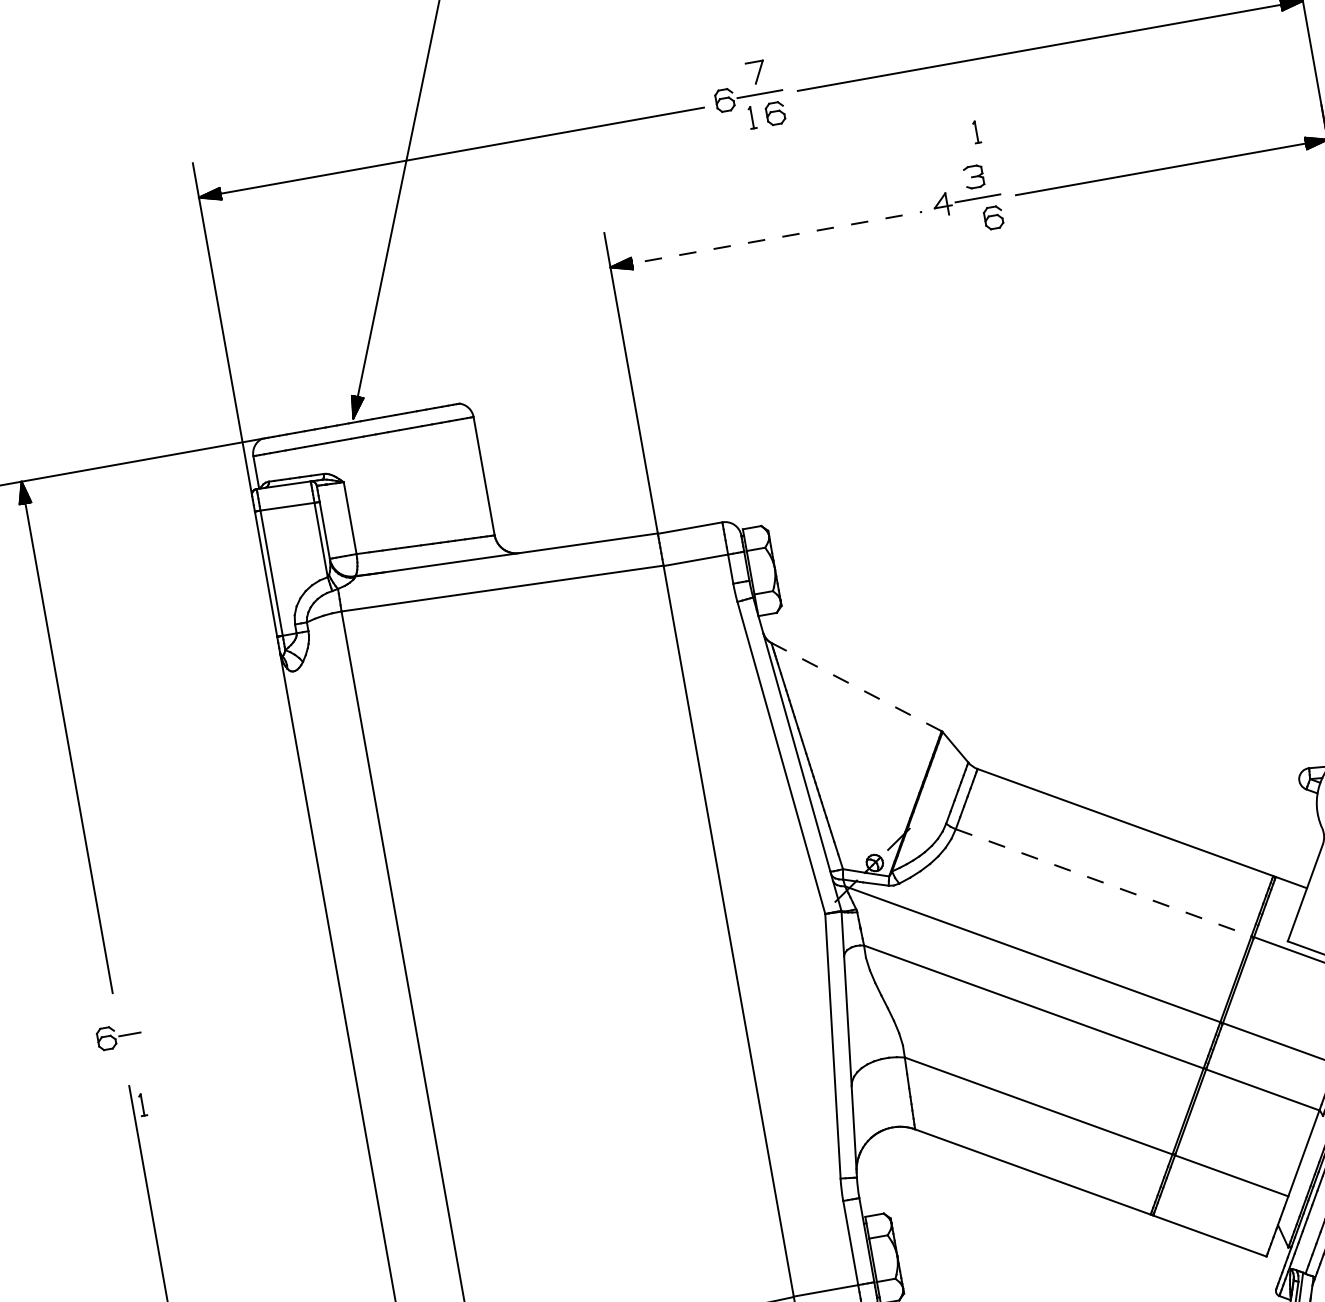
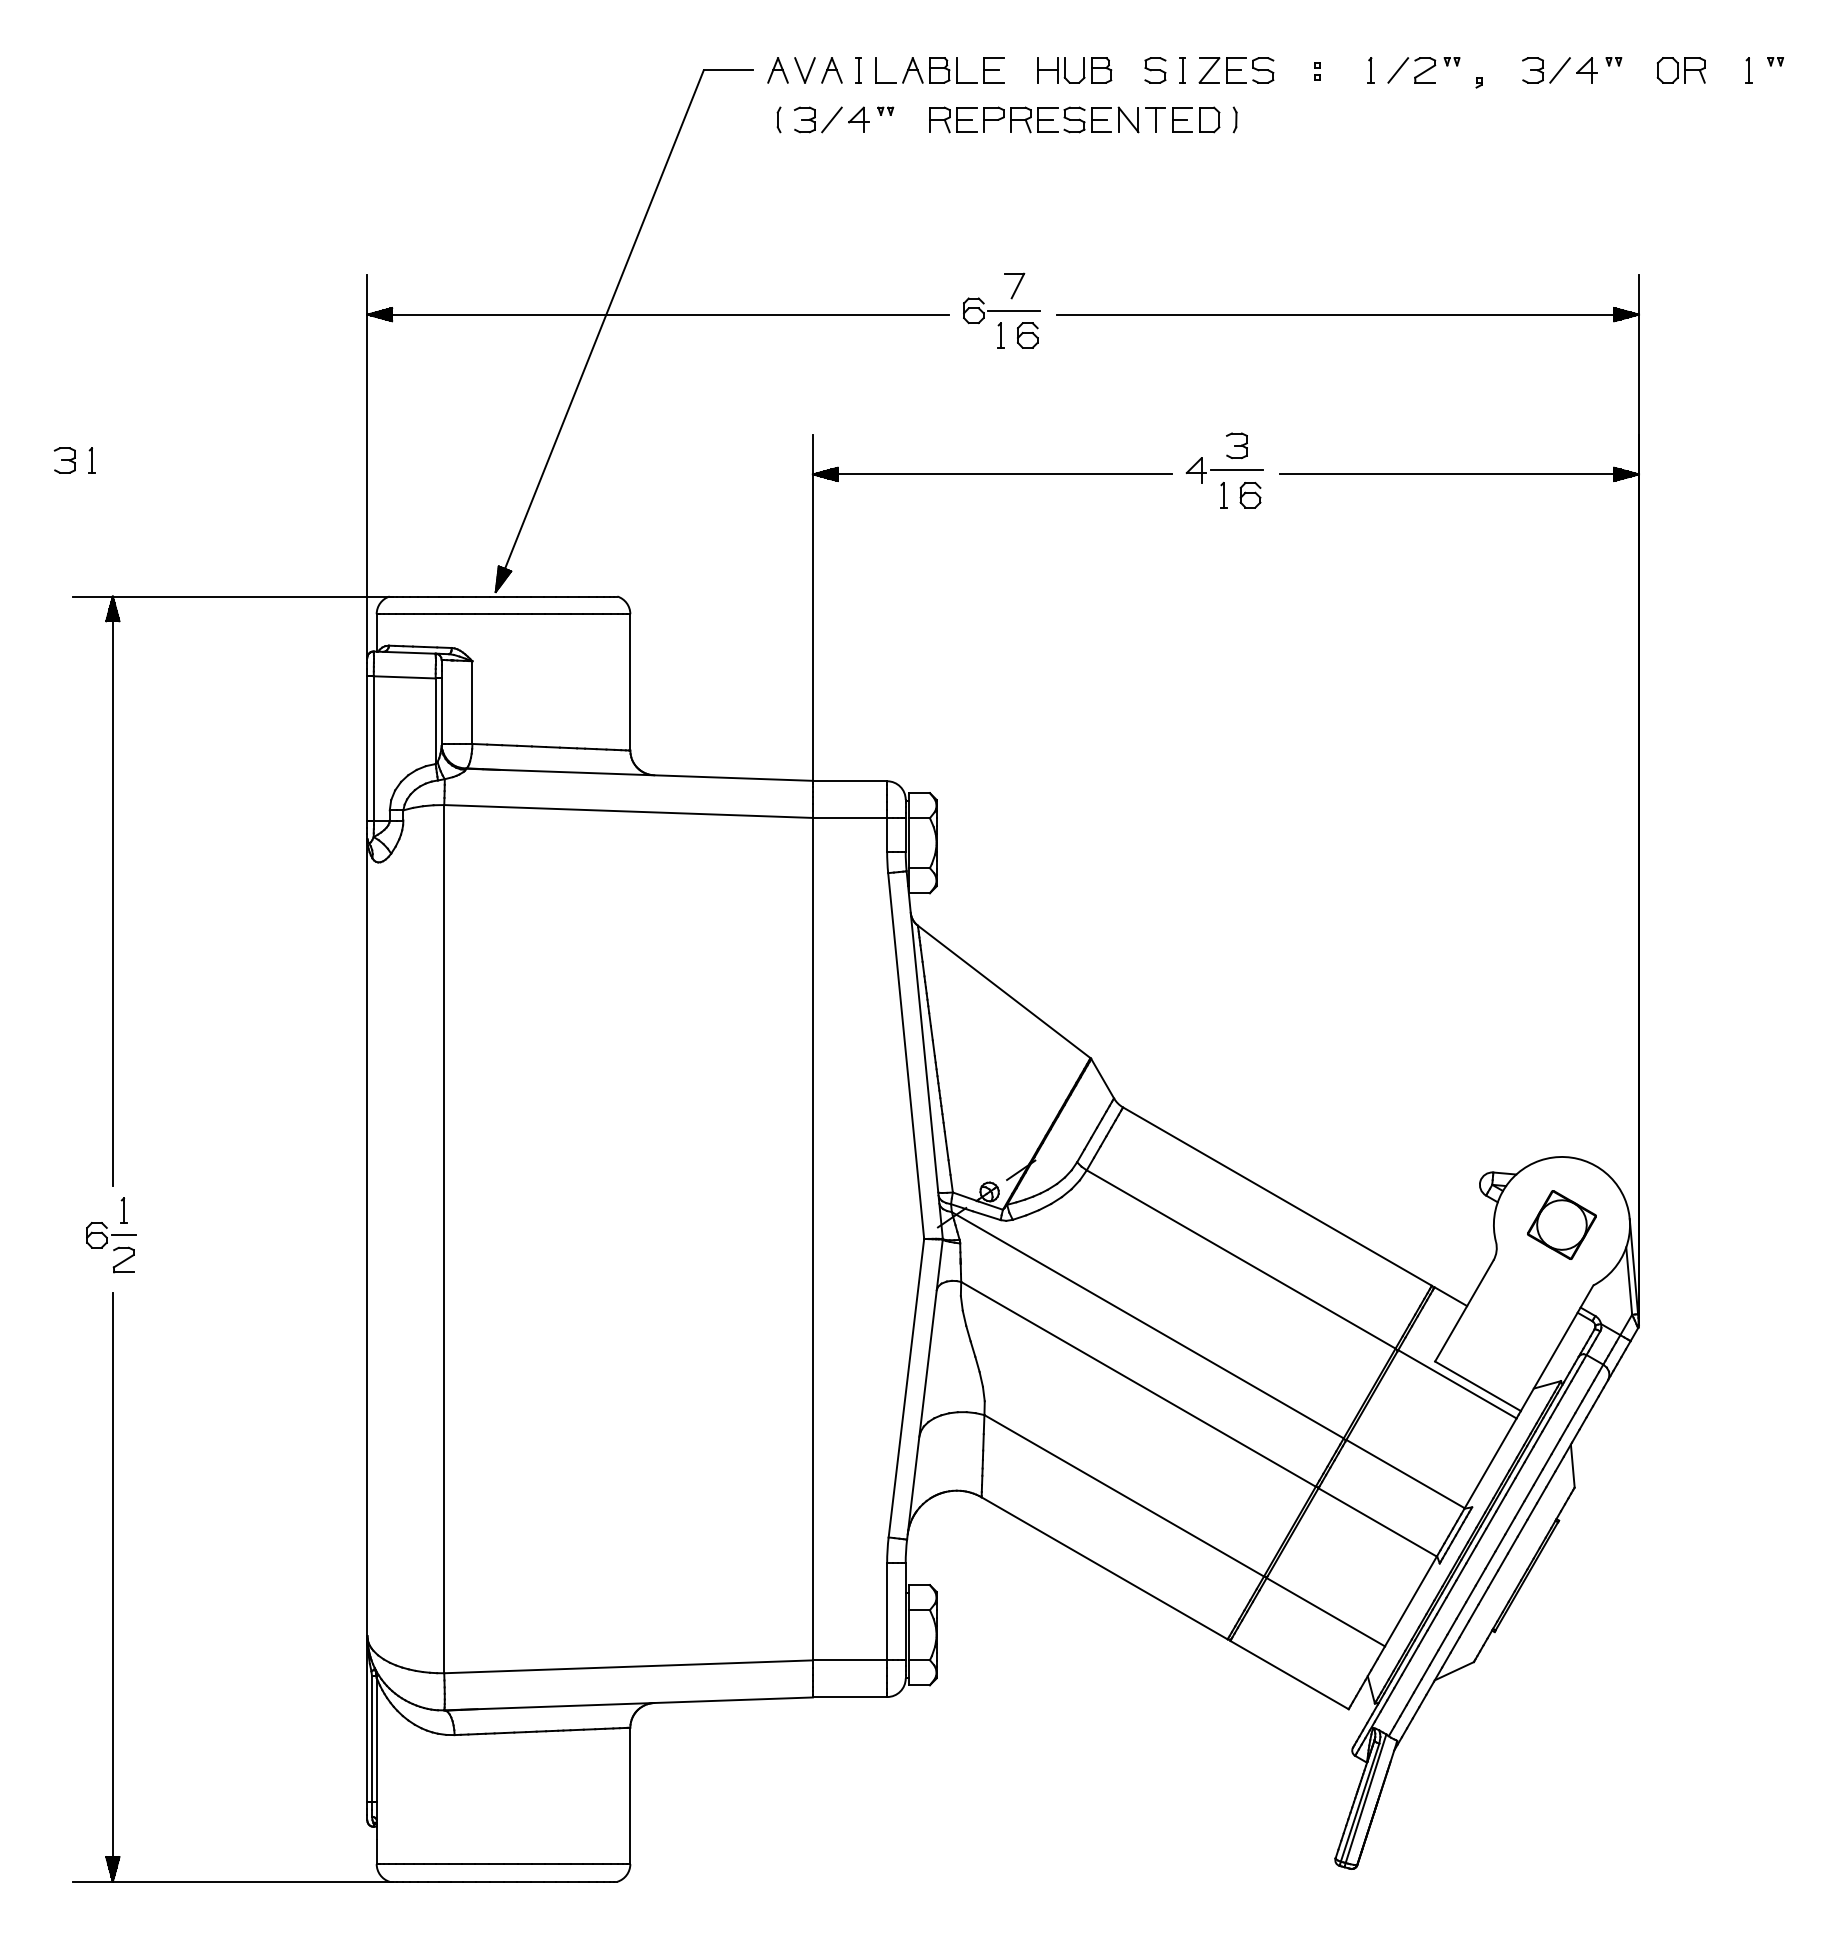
part: (976, 132) -> (1223, 495), moved
line: (766, 239) -> (992, 474), dashed -> solid
line: (856, 686) -> (1004, 991), dashed -> solid
line: (1103, 882) -> (1241, 1259), dashed -> solid
part: (133, 1055) -> (123, 1259), added
part: (142, 1105) -> (123, 1210), moved

